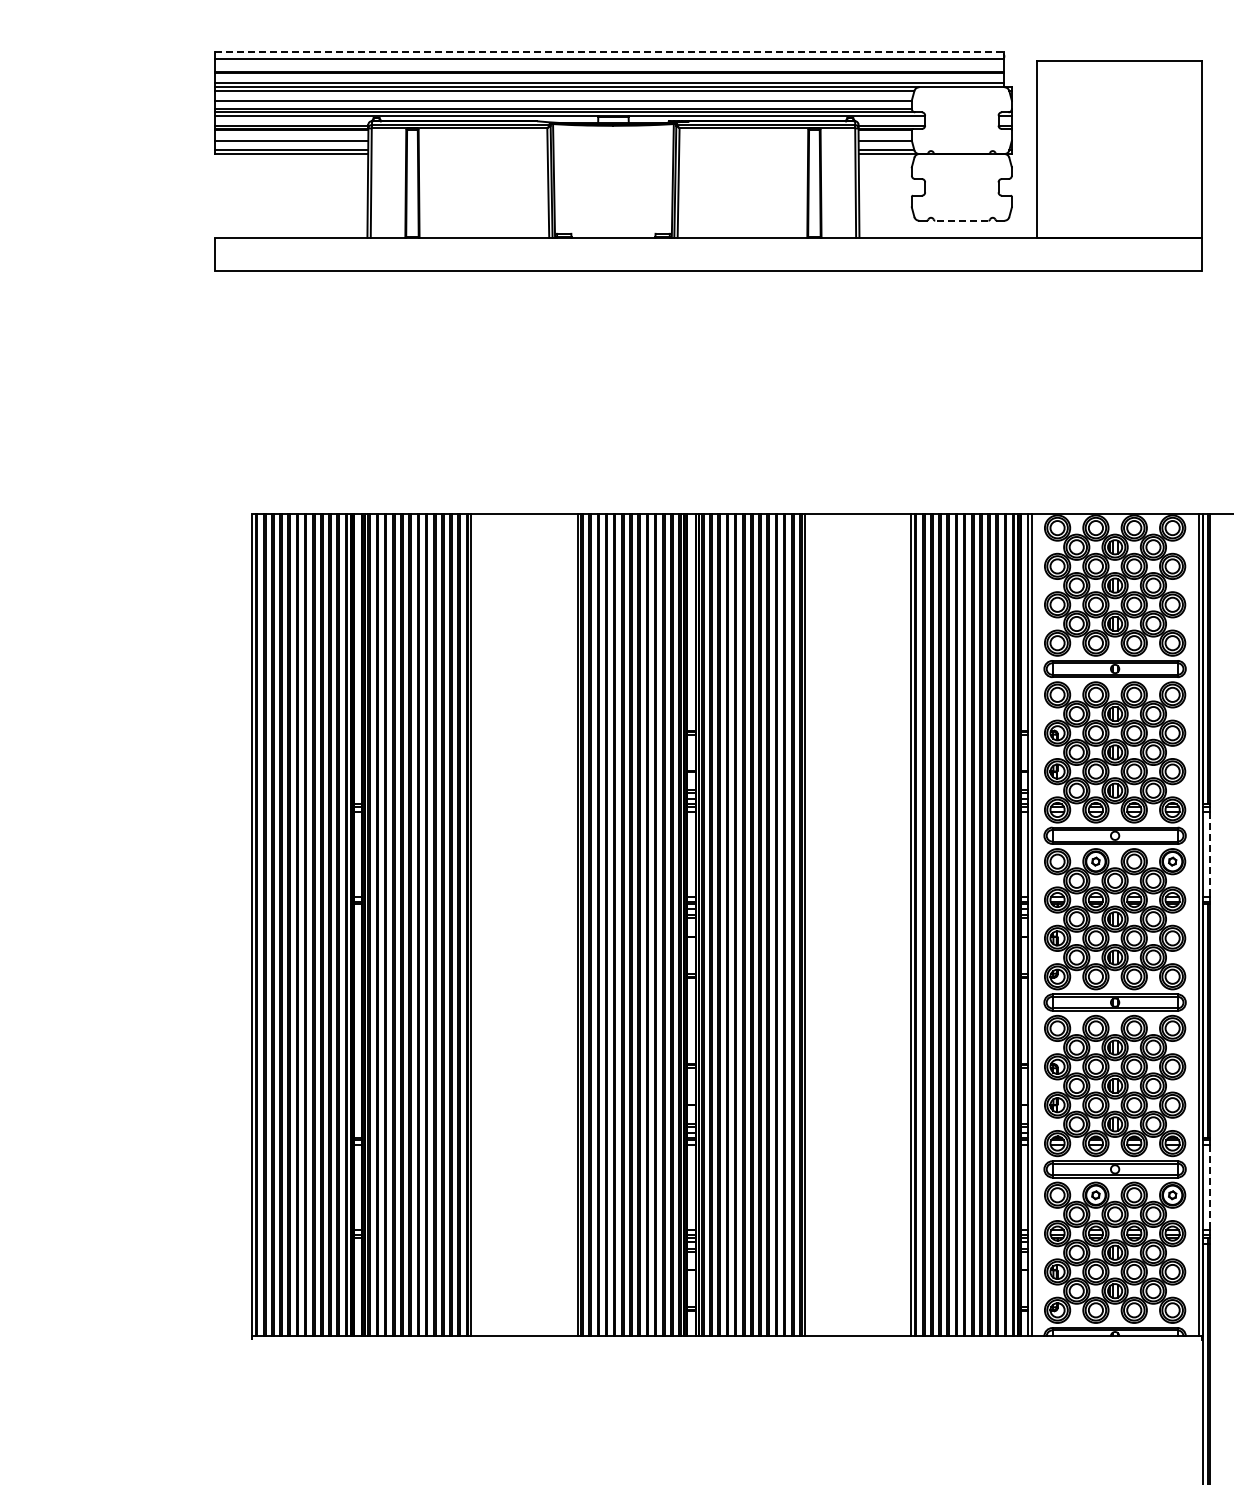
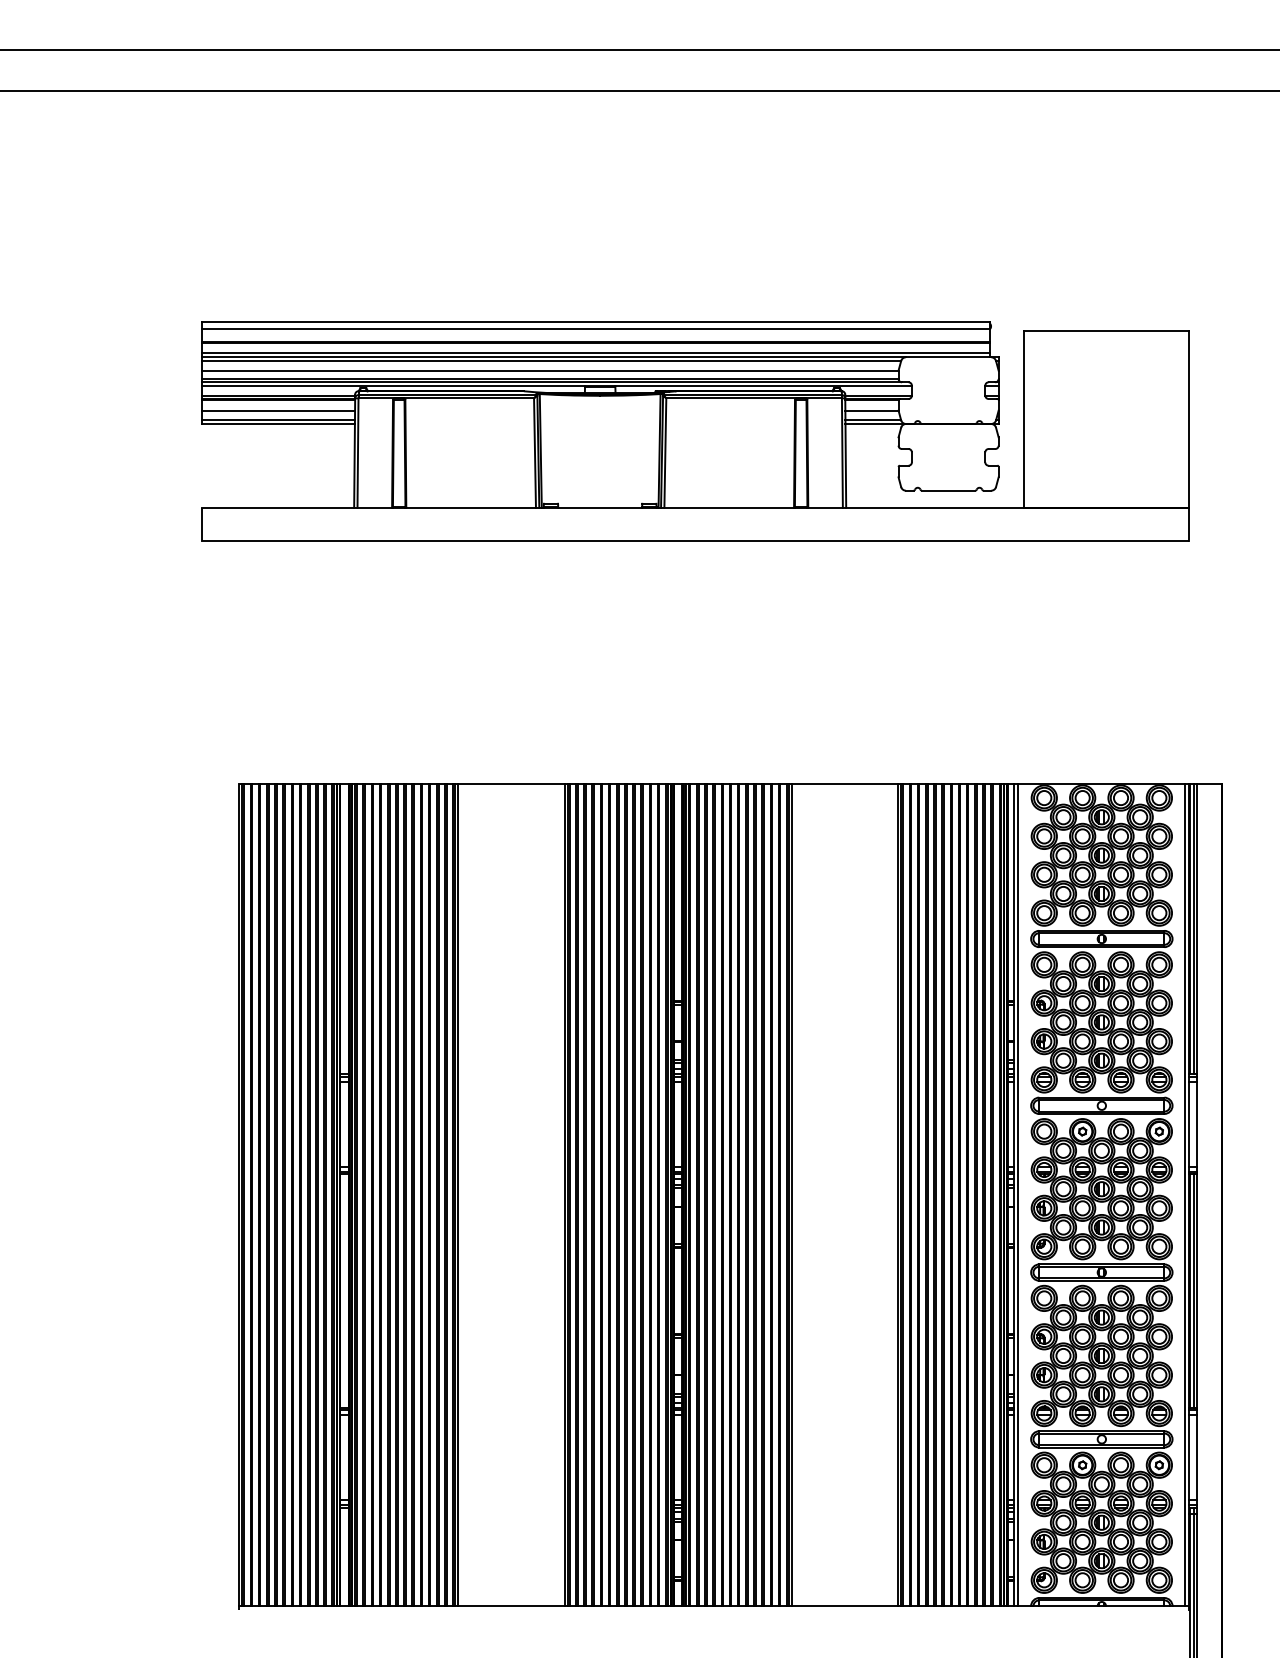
line: (609, 52) -> (596, 322), dashed -> solid
line: (961, 220) -> (948, 490), dashed -> solid
line: (1209, 854) -> (1196, 1124), dashed -> solid
line: (1209, 1187) -> (1196, 1457), dashed -> solid

